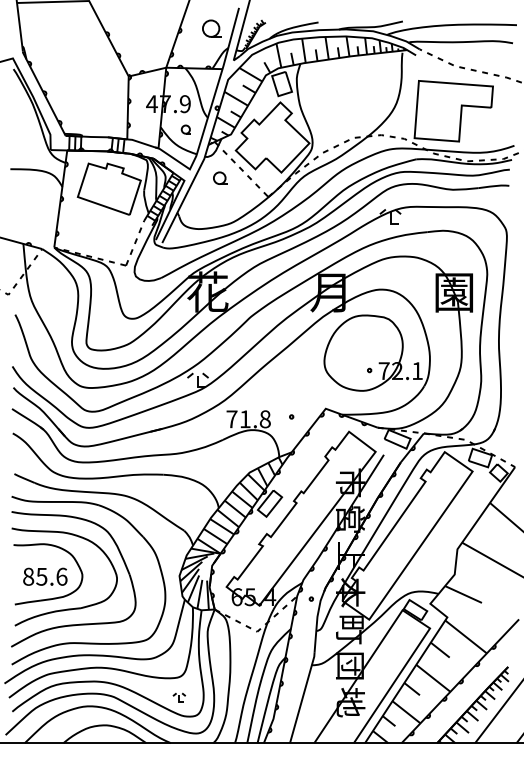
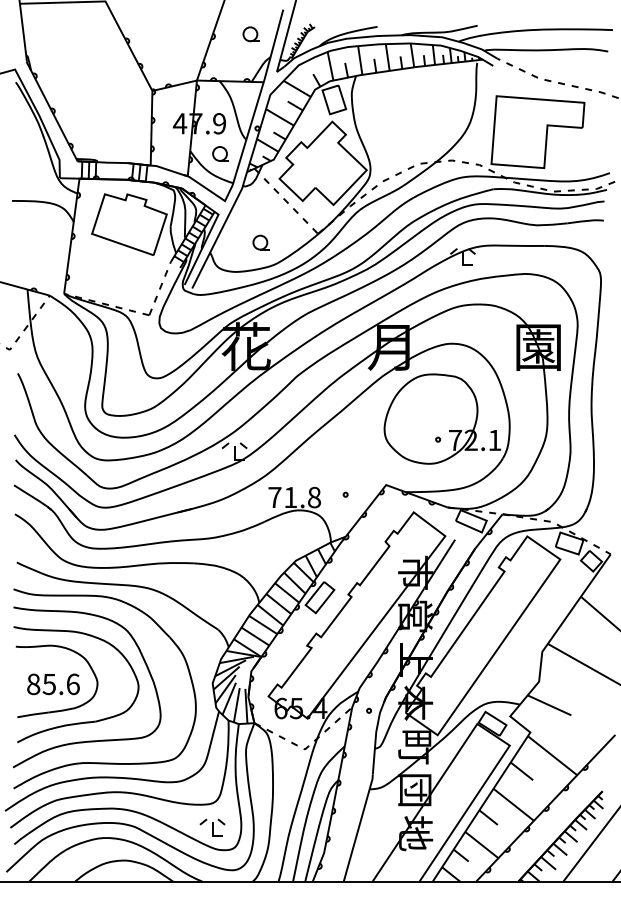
part: (211, 28) -> (250, 34), size x0.71
part: (186, 129) -> (220, 153), size x1.43
part: (219, 178) -> (260, 242), moved
part: (179, 697) -> (212, 827), size x1.67

